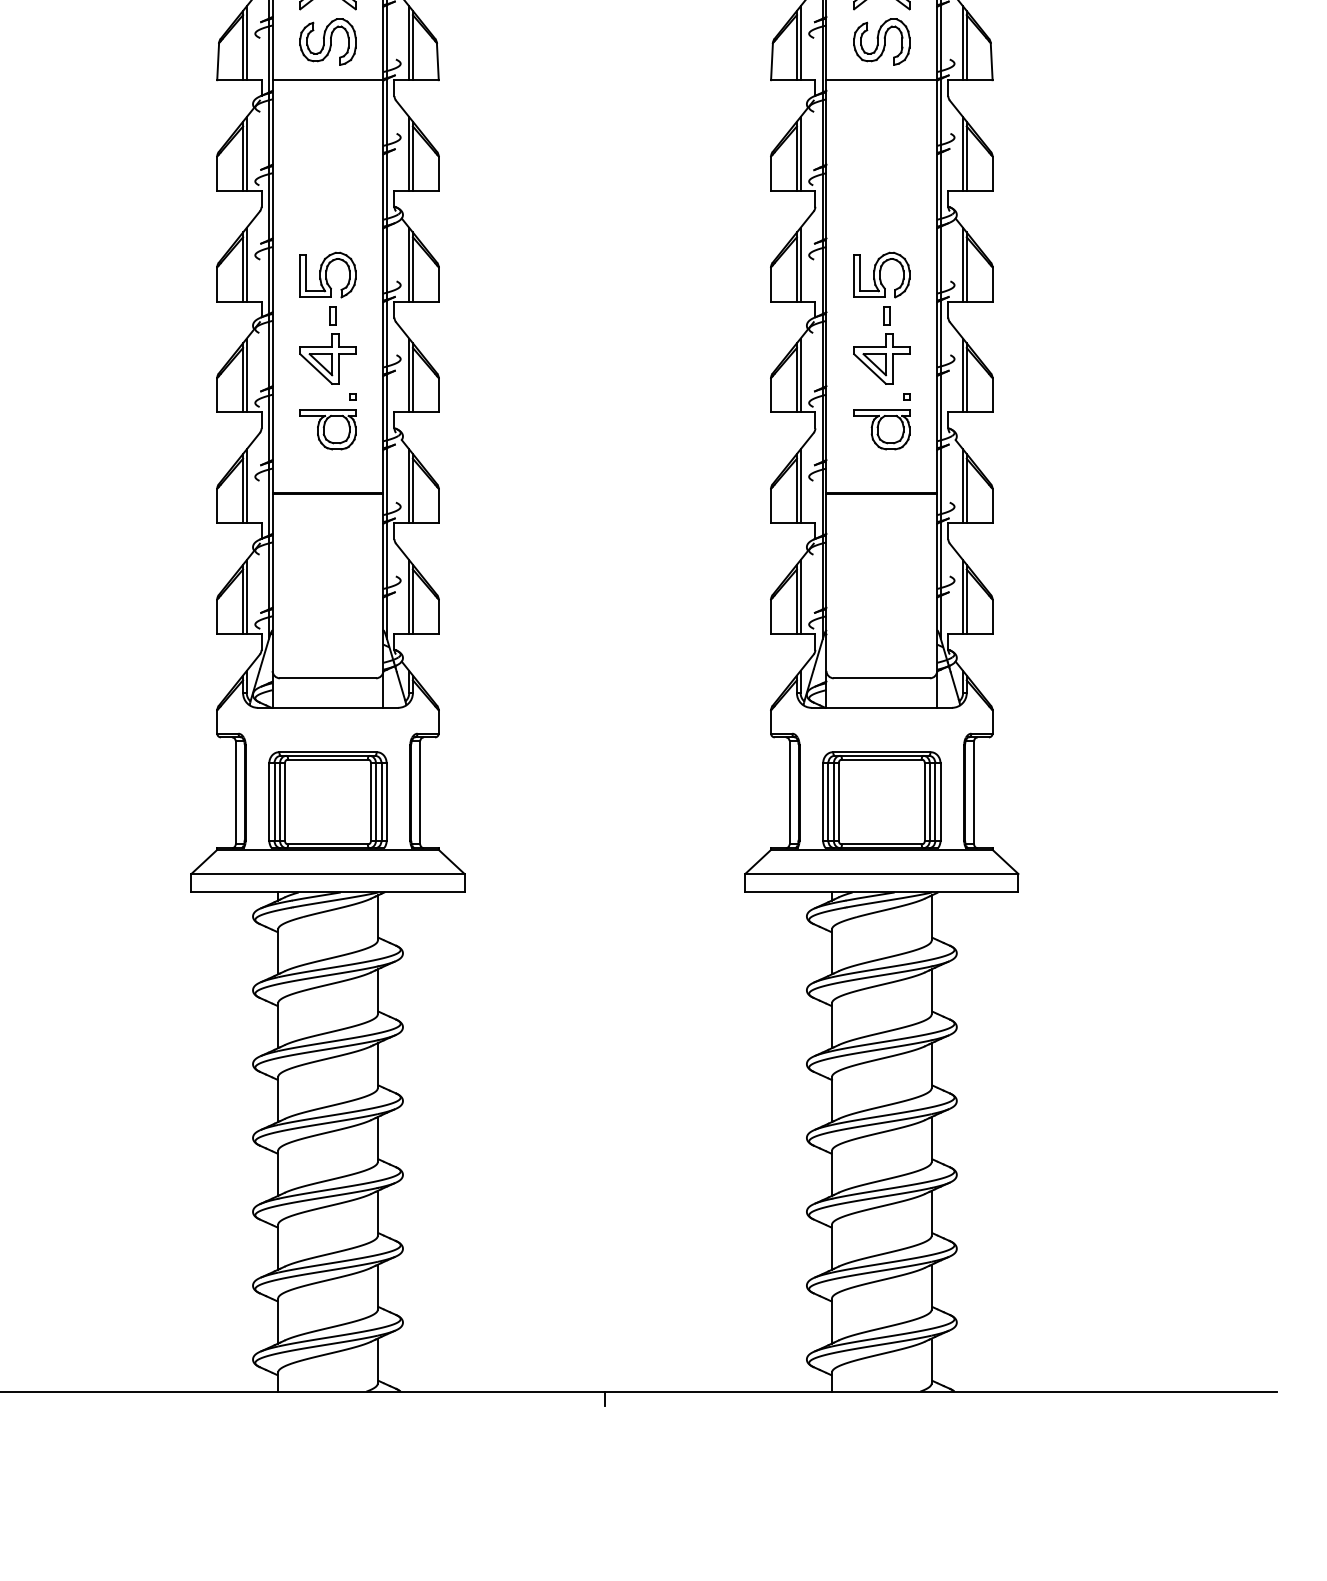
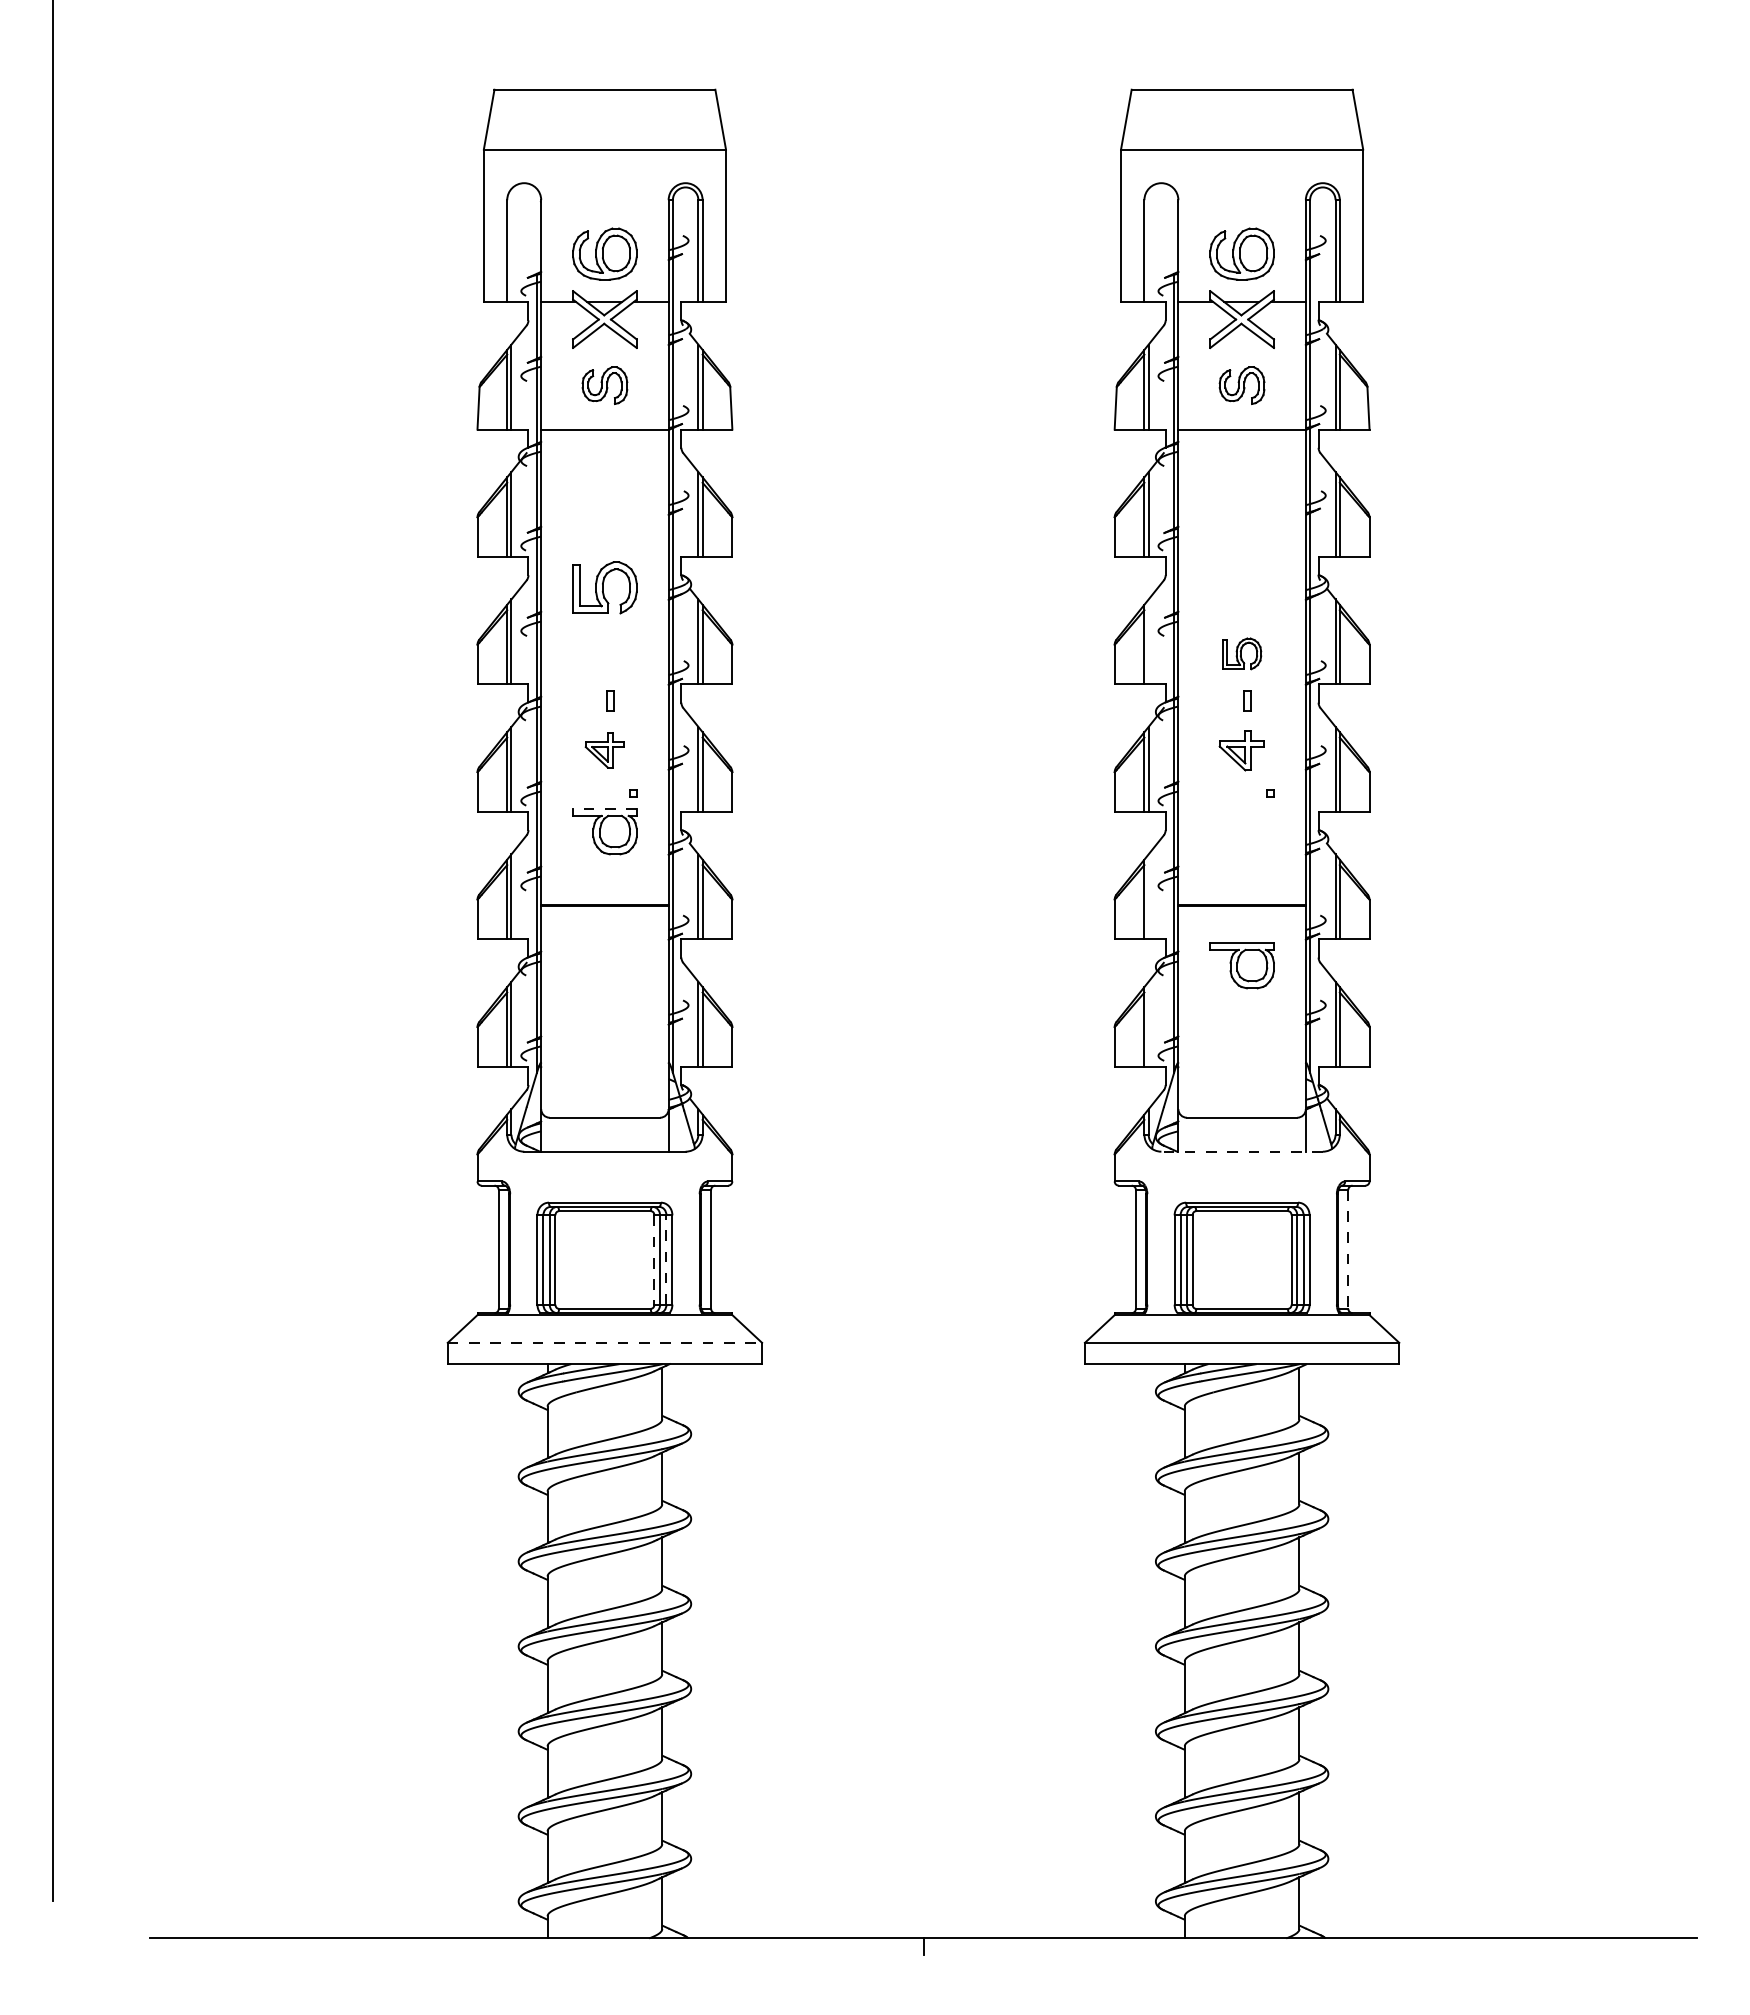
part: (327, 41) -> (604, 385), size x0.7
part: (881, 41) -> (1241, 385), size x0.7
line: (800, 264) -> (1148, 641), removed
part: (327, 274) -> (604, 587), moved
part: (881, 274) -> (1241, 653), size x0.6
part: (327, 359) -> (604, 750), size x0.6
part: (881, 359) -> (1241, 750), size x0.7
line: (327, 409) -> (604, 808), solid -> dashed
part: (881, 429) -> (1241, 965), moved
line: (800, 486) -> (1148, 896), removed
line: (800, 596) -> (1148, 1023), removed
line: (882, 707) -> (1242, 1151), solid -> dashed
line: (974, 792) -> (1348, 1249), solid -> dashed
line: (371, 802) -> (654, 1260), solid -> dashed
line: (381, 802) -> (666, 1260), solid -> dashed
line: (328, 873) -> (605, 1342), solid -> dashed

